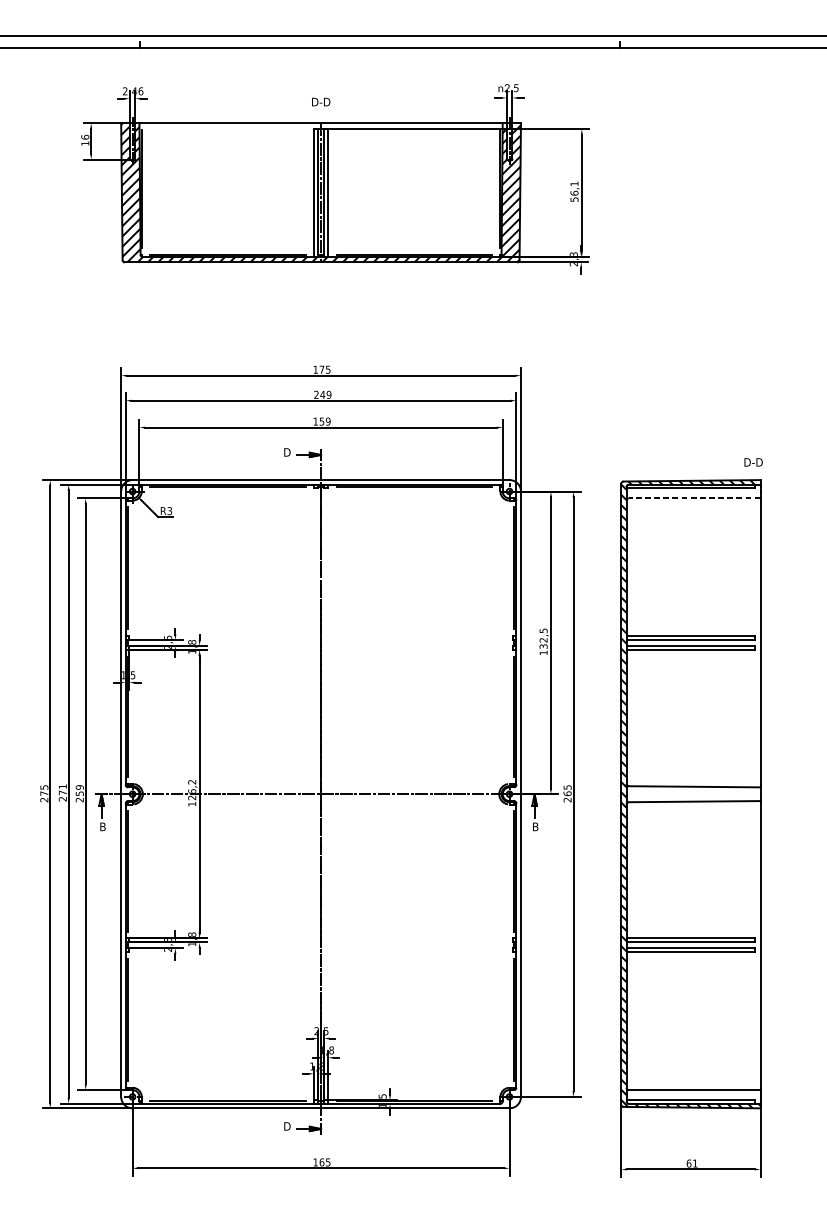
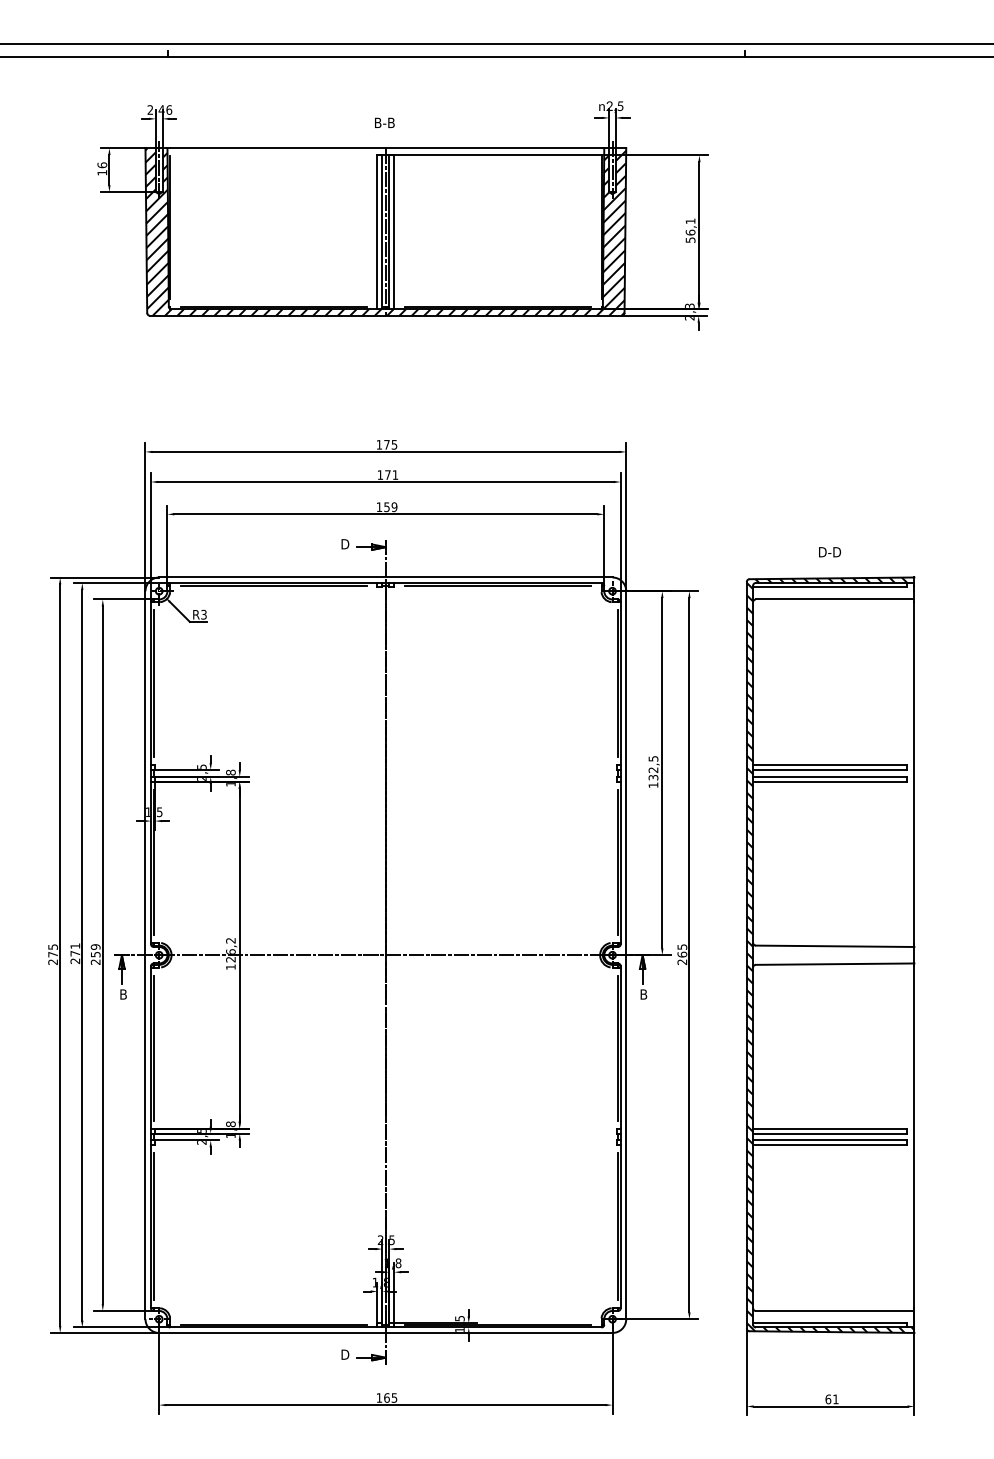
text: (321, 101) -> (386, 122), D-D -> B-B
text: (322, 394) -> (387, 474), 249 -> 171
text: (753, 462) -> (829, 552), moved
line: (694, 498) -> (834, 599), dashed -> solid

